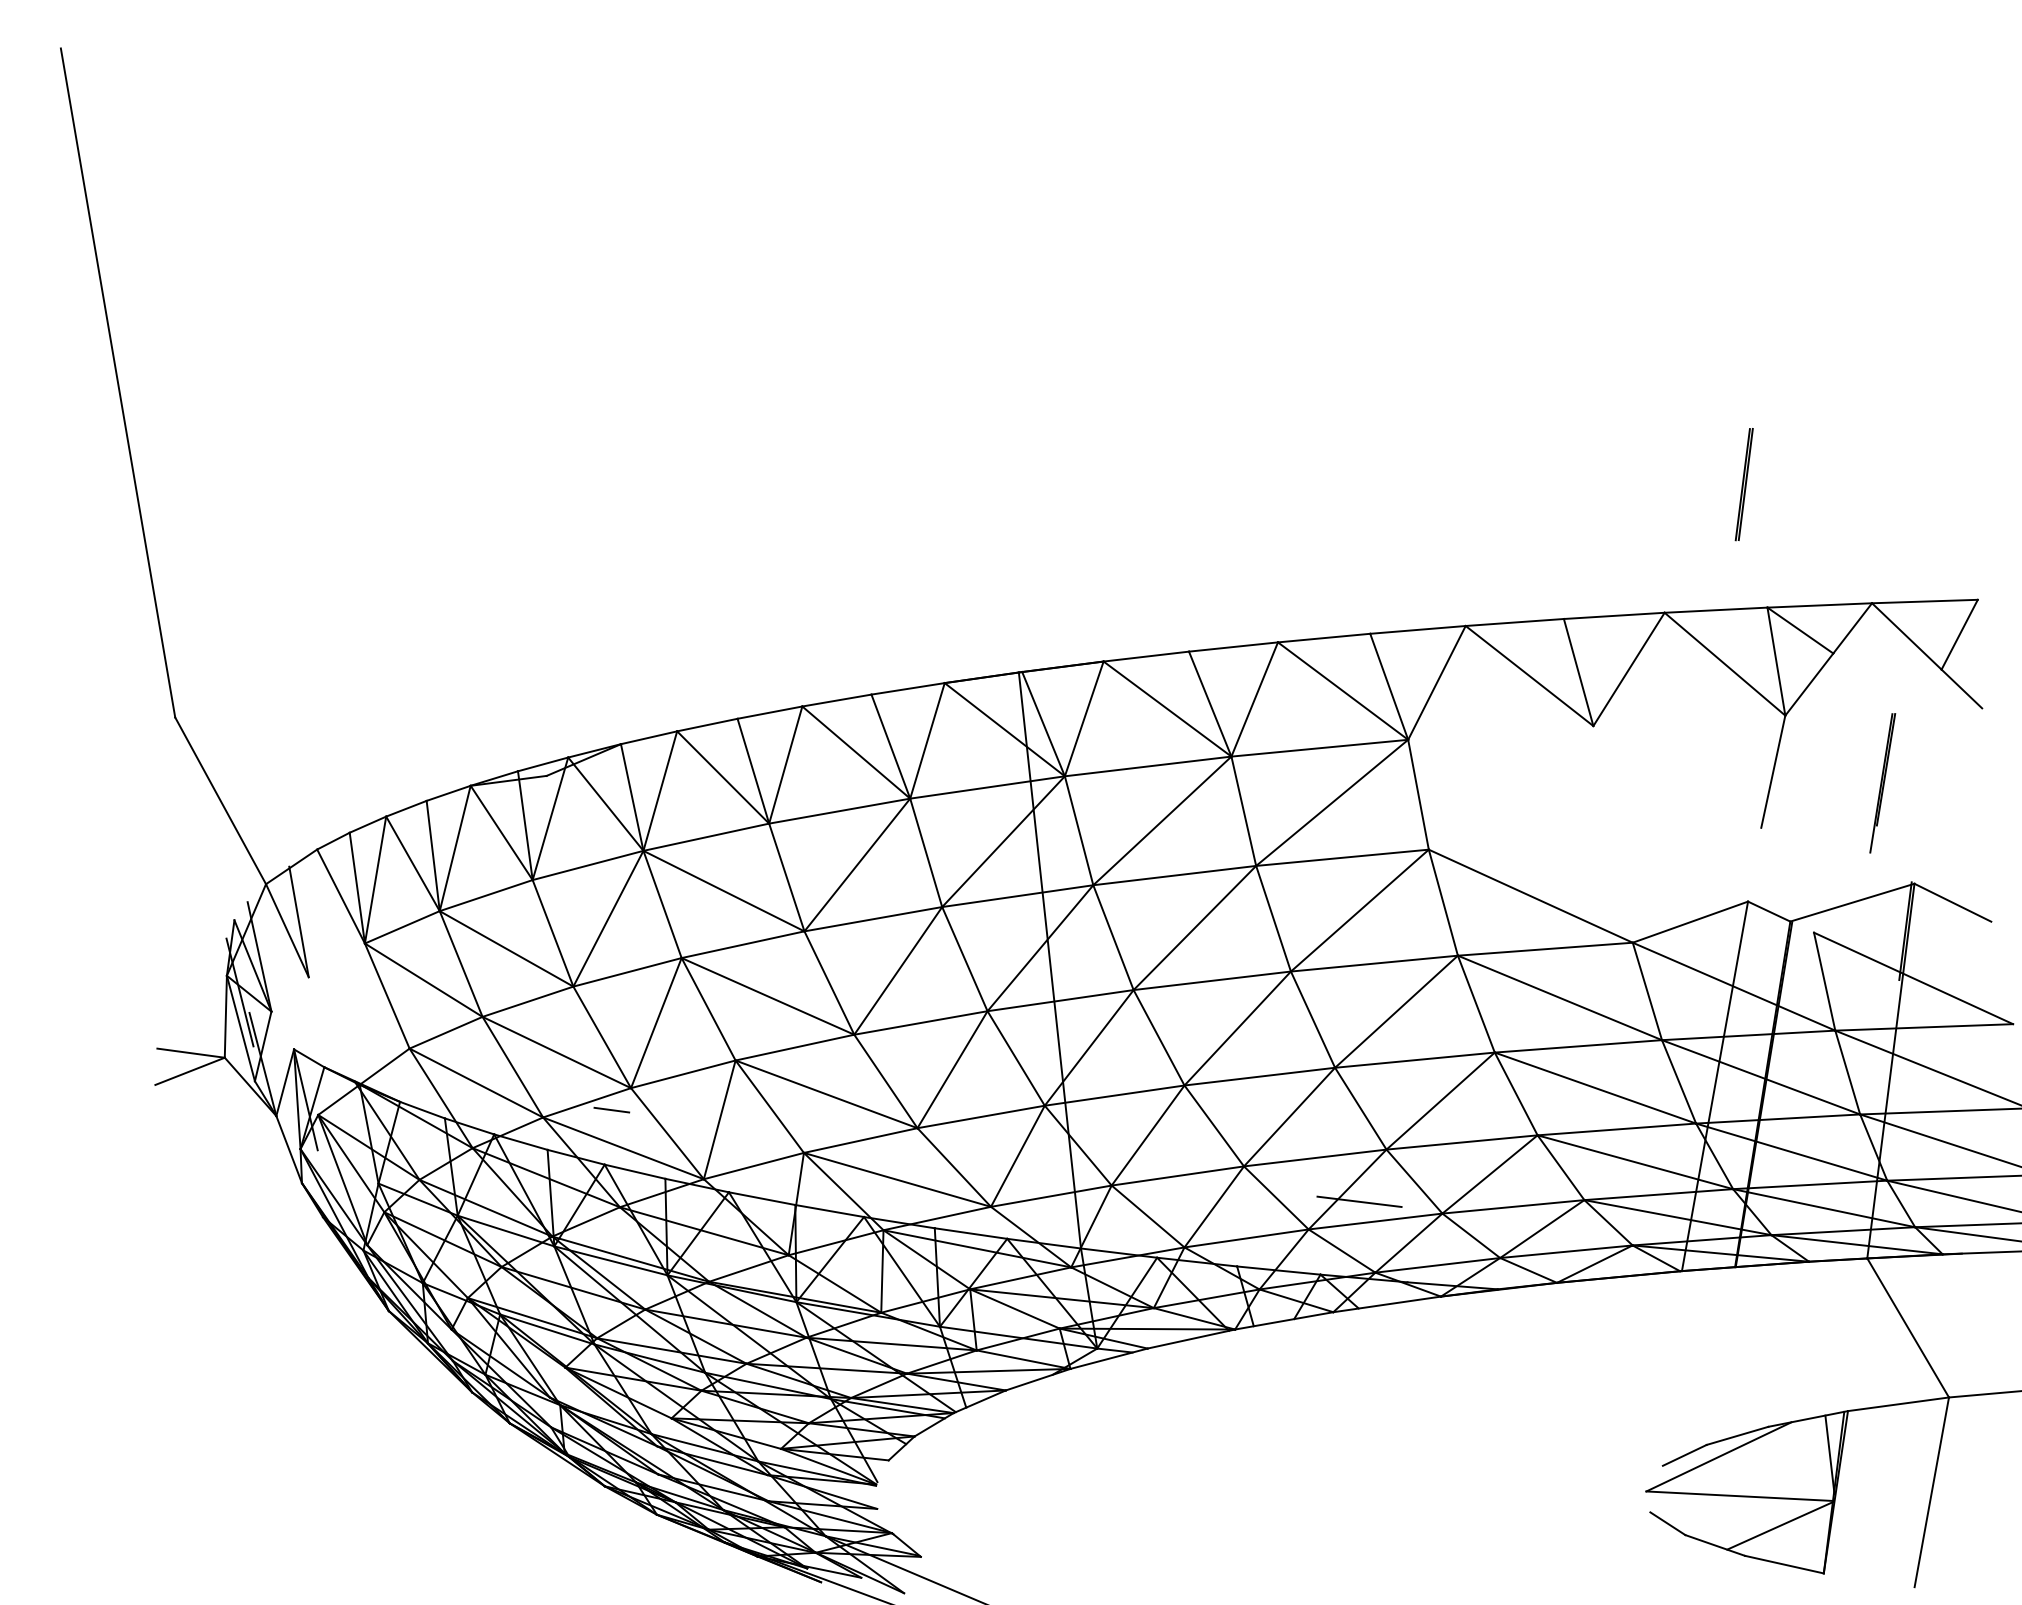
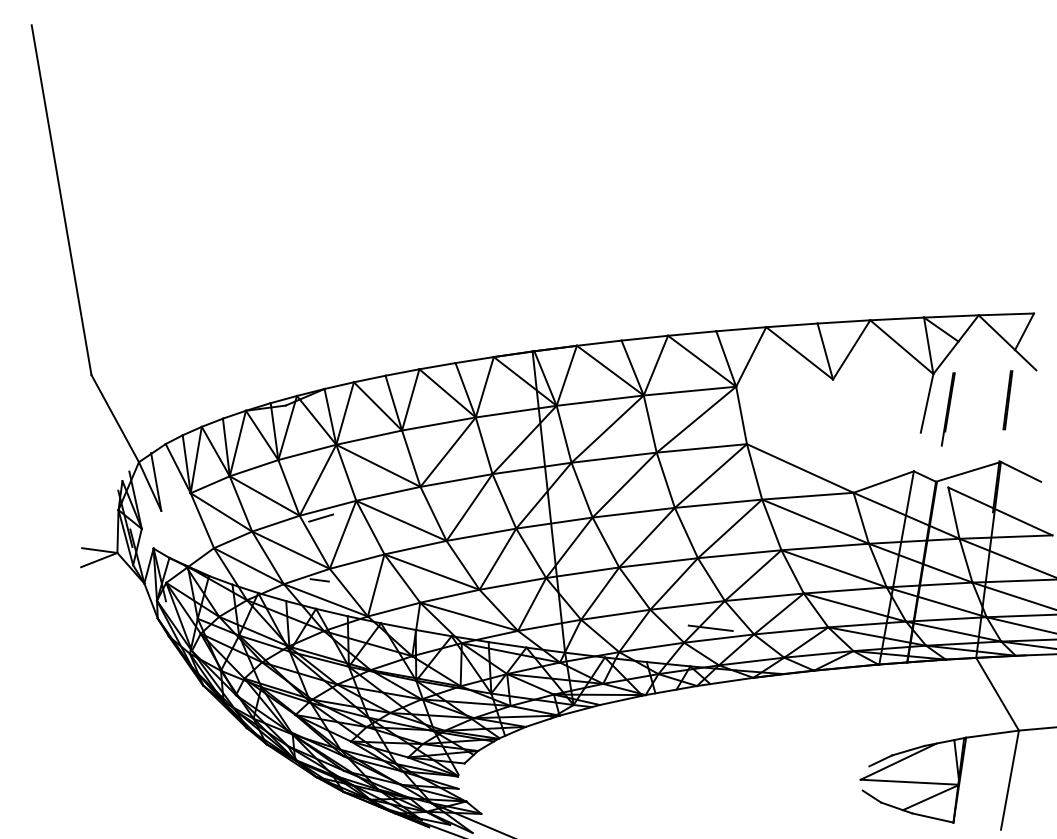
line: (1743, 485) -> (1007, 400), moved
line: (1881, 783) -> (947, 409), moved
line: (615, 989) -> (321, 517), added

